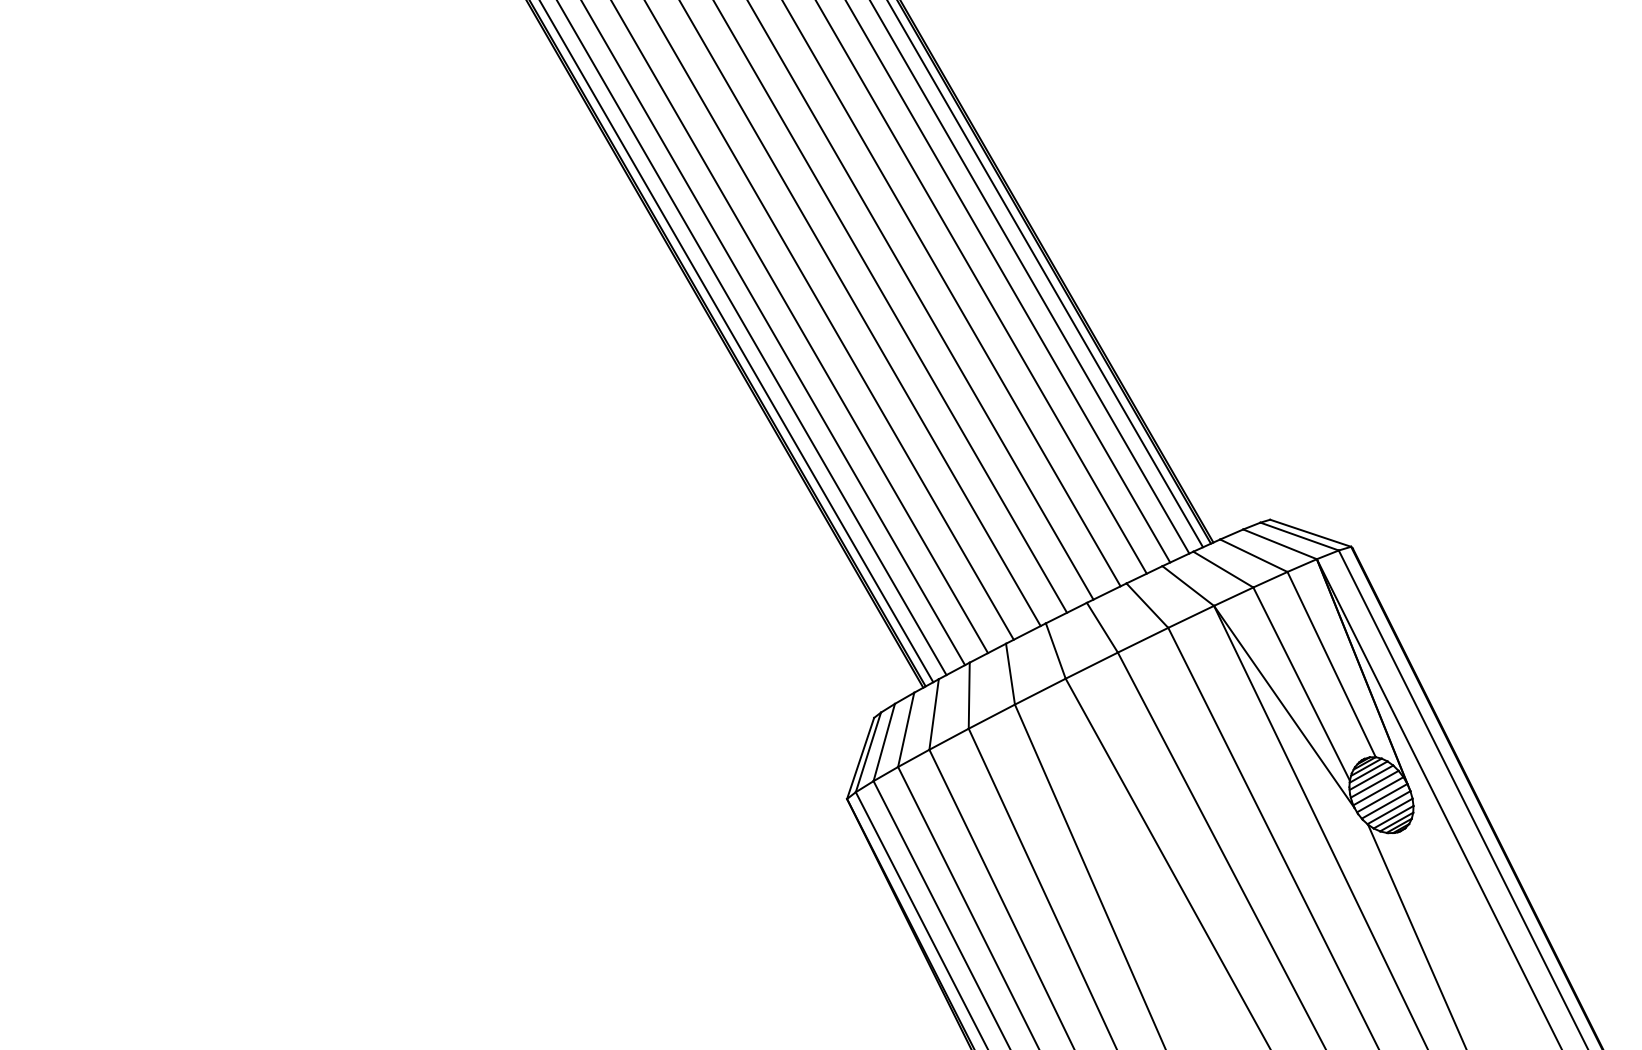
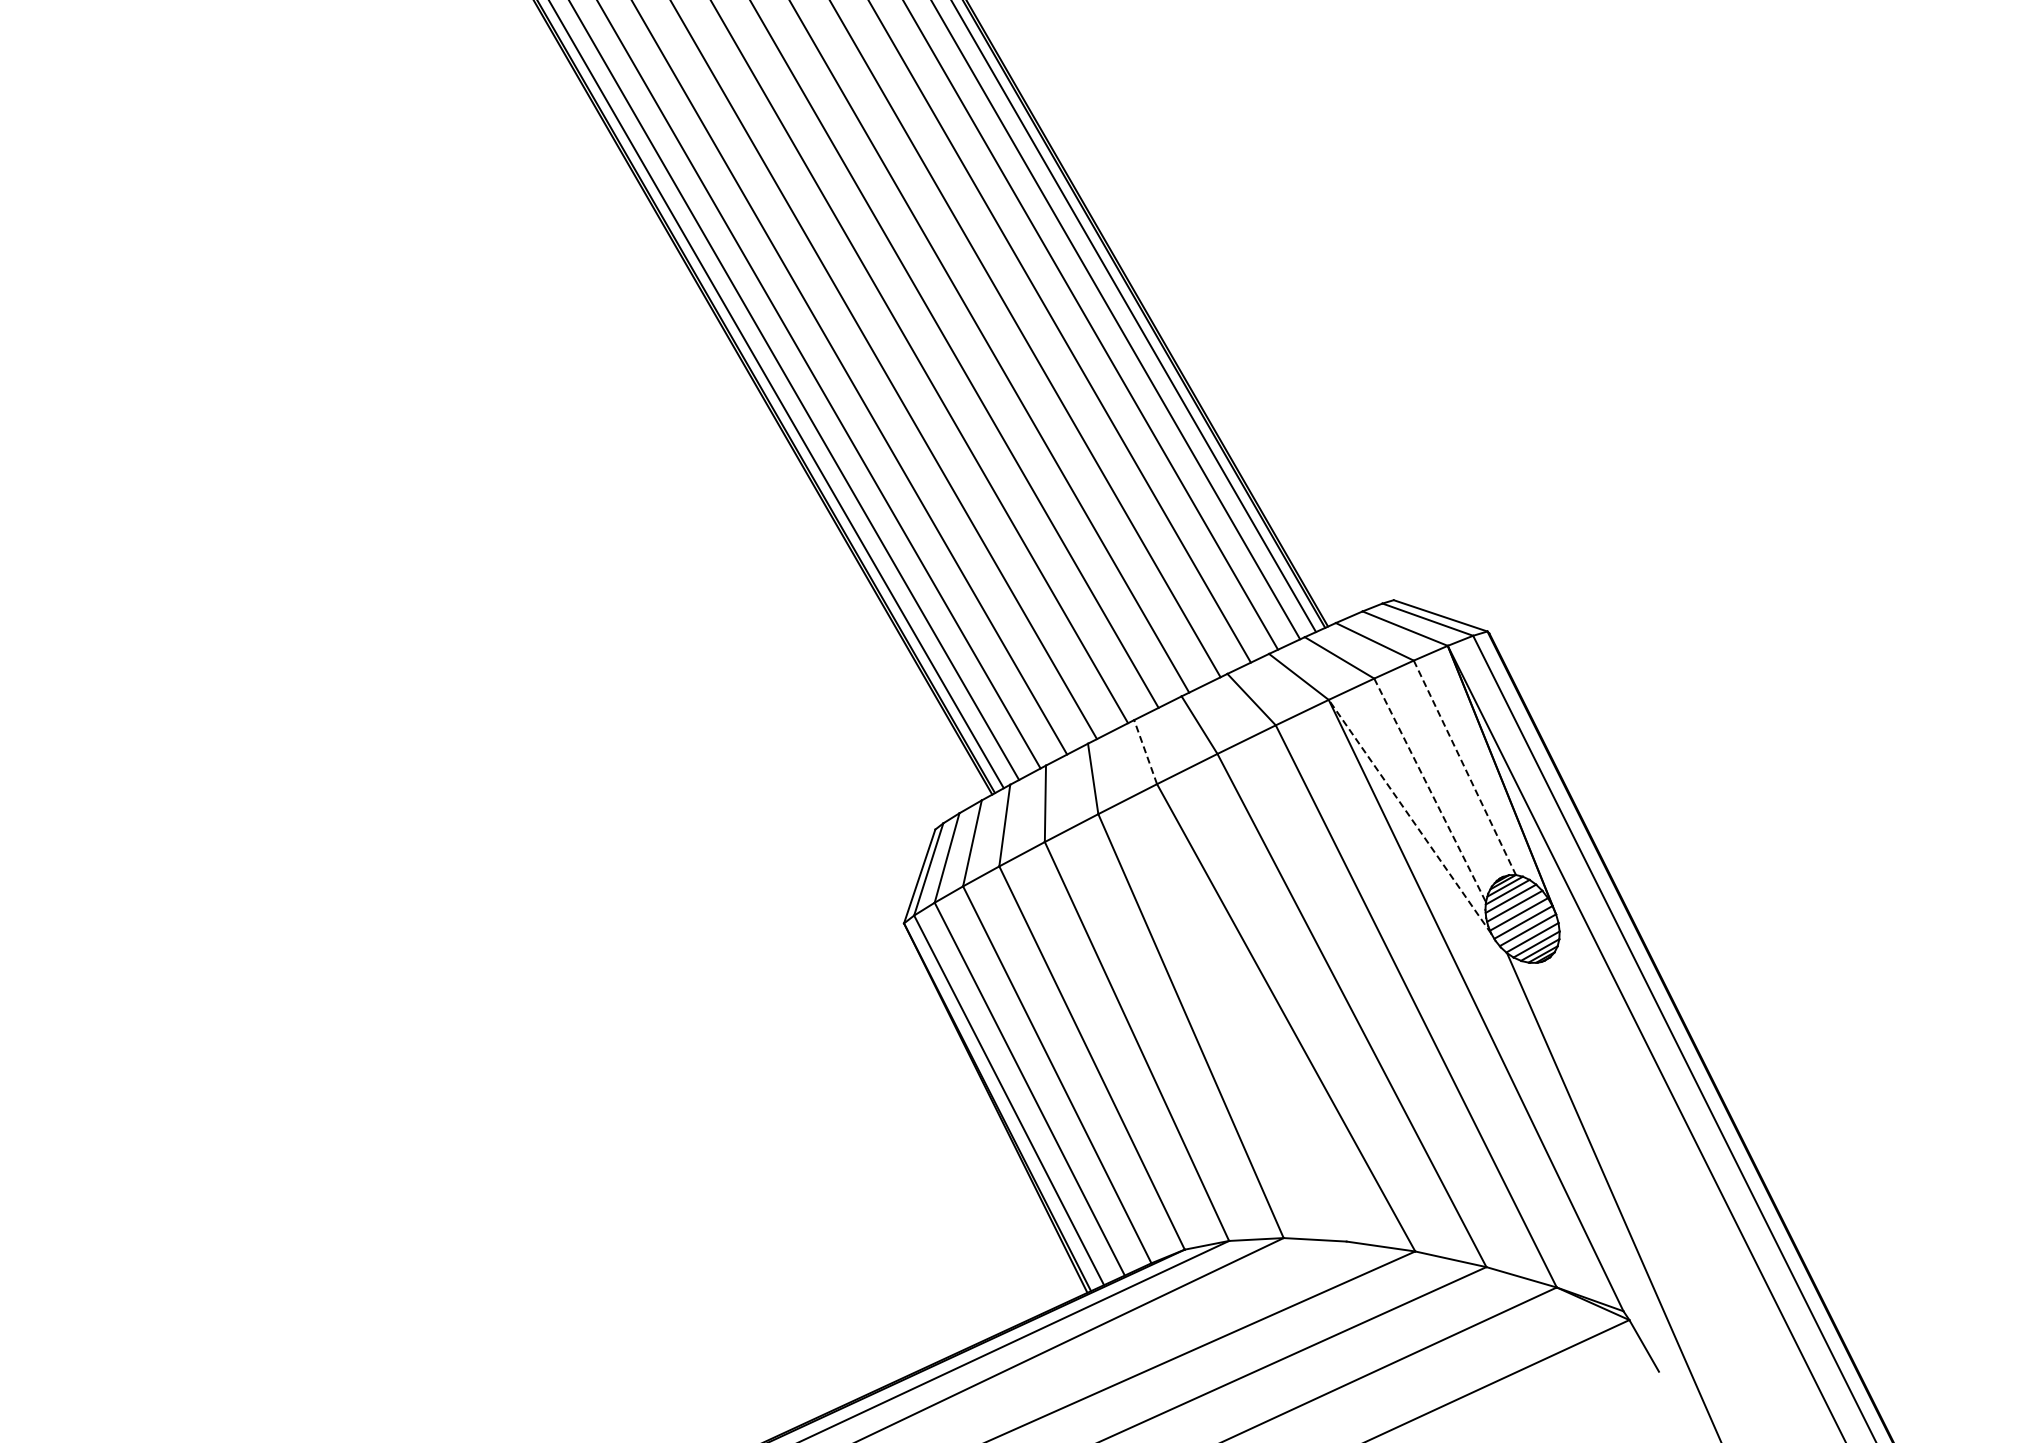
line: (1055, 650) -> (1145, 751), solid -> dashed
line: (1331, 664) -> (1464, 767), solid -> dashed
line: (1301, 684) -> (1430, 790), solid -> dashed
line: (1283, 706) -> (1409, 816), solid -> dashed

